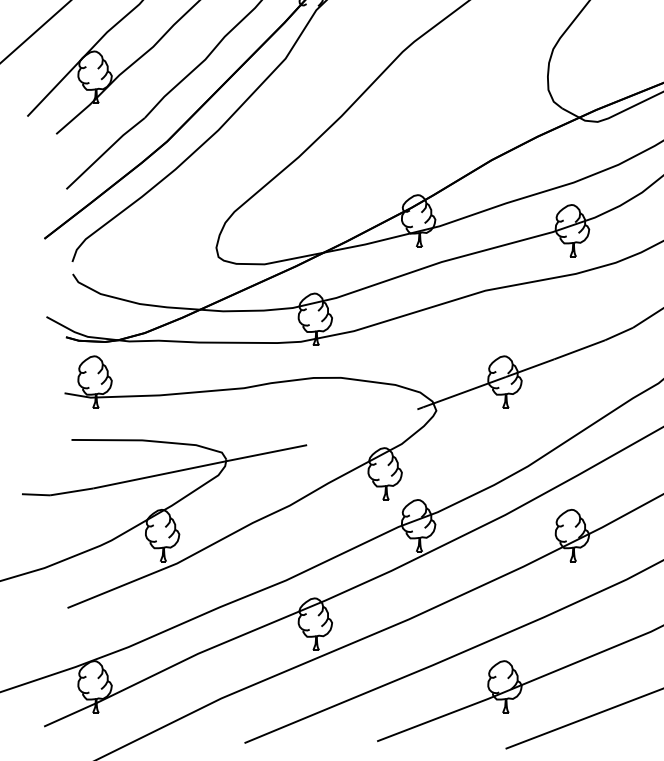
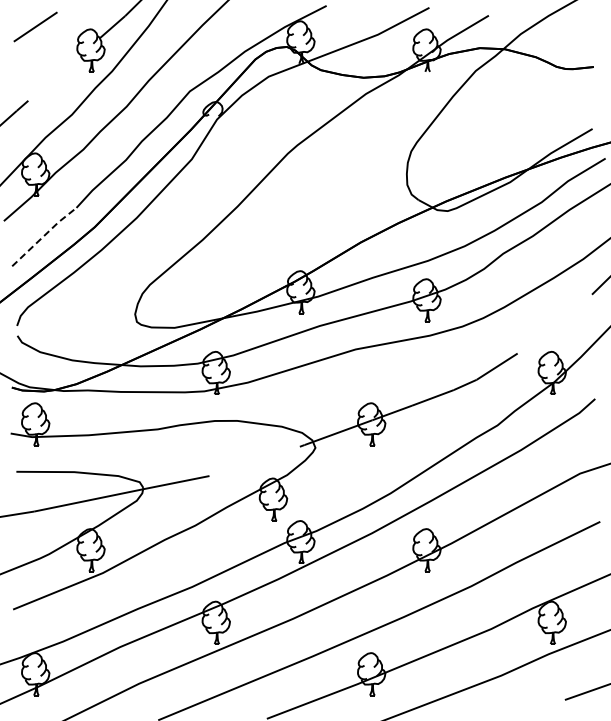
line: (105, 151) -> (44, 235), solid -> dashed

